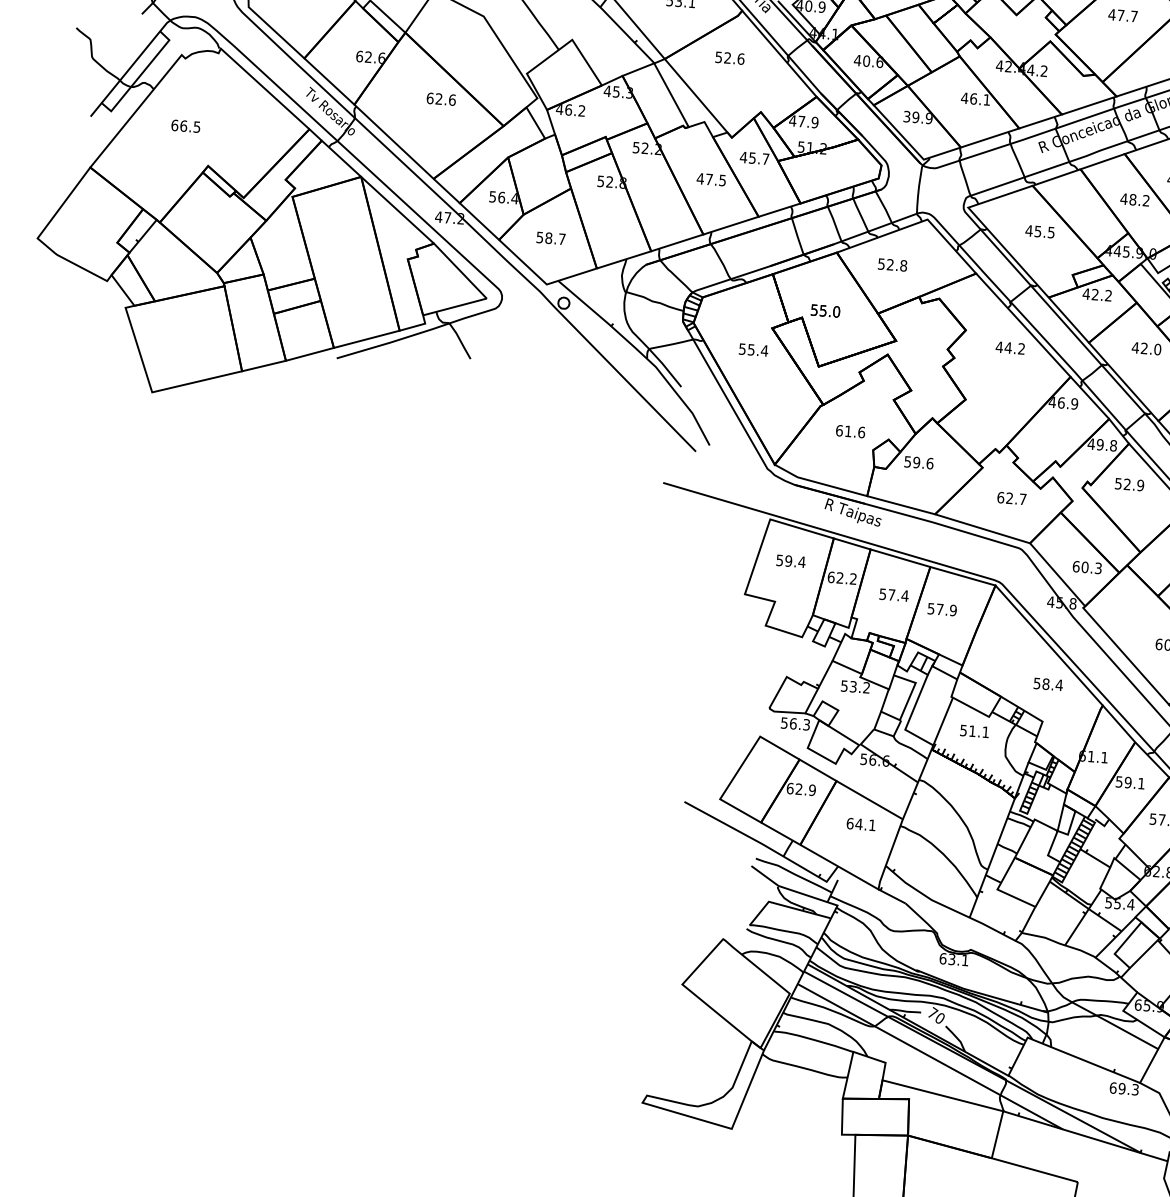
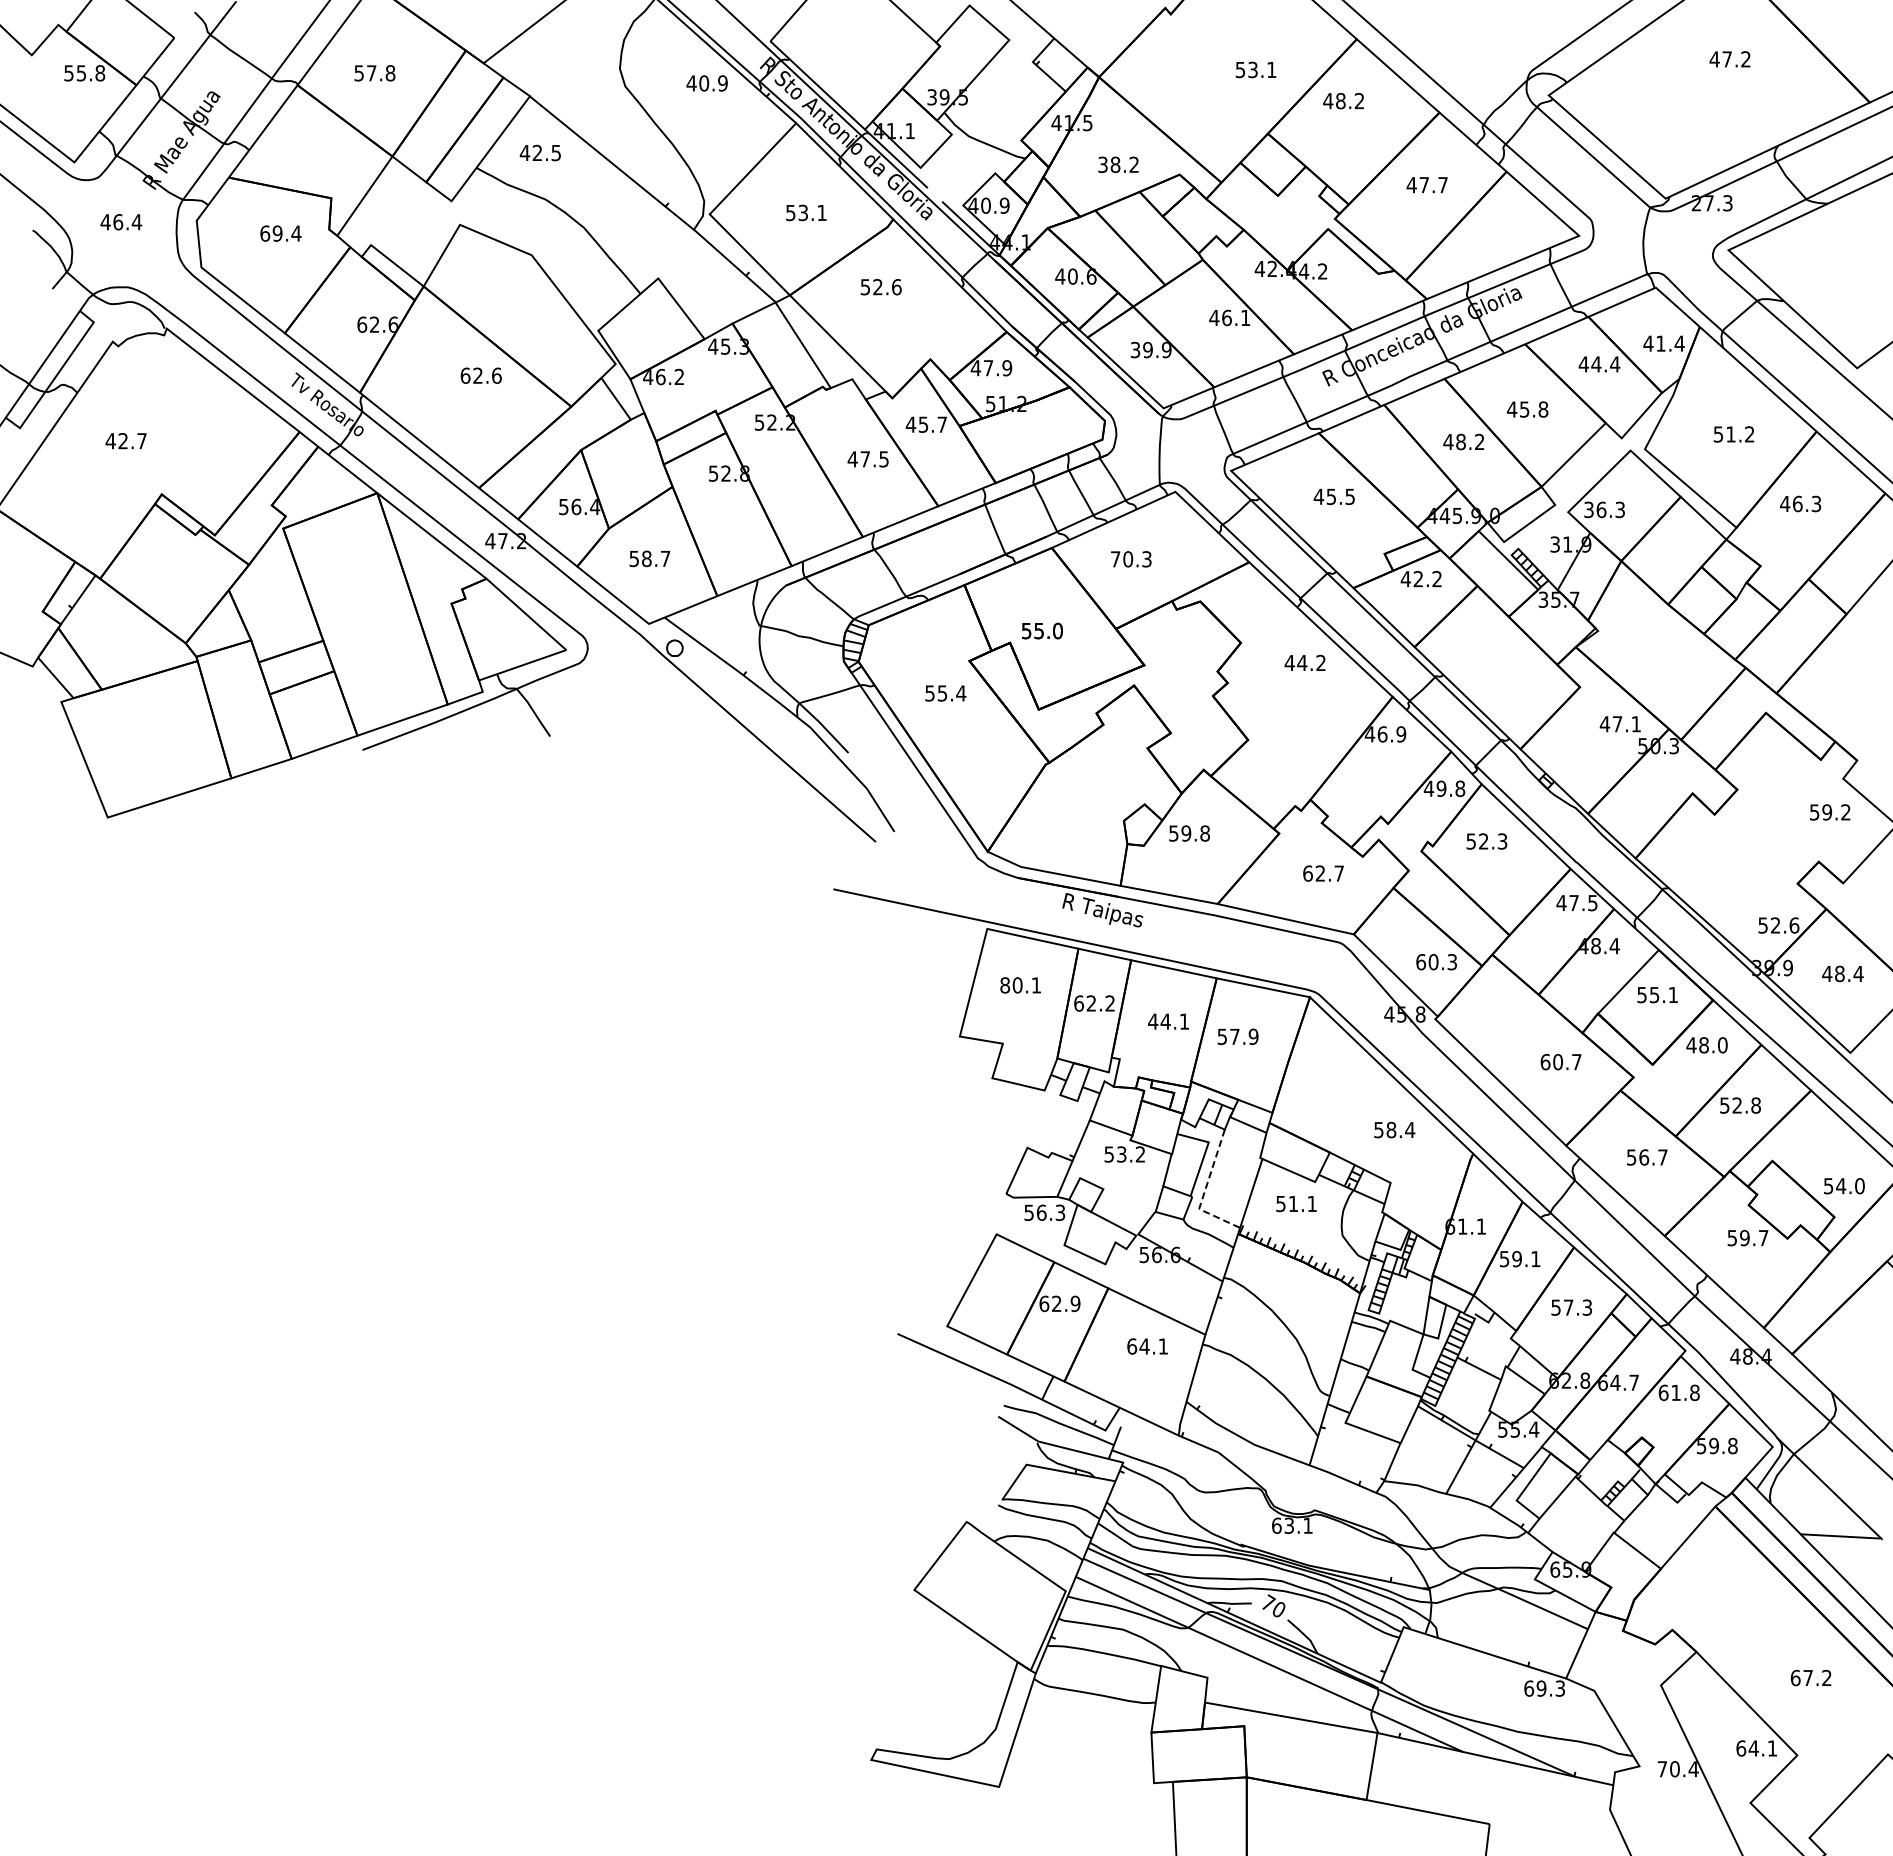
text: (185, 126) -> (125, 441), 66.5 -> 42.7
text: (892, 265) -> (1131, 559), 52.8 -> 70.3
part: (1146, 348) -> (1495, 649), removed
part: (850, 431) -> (1090, 797), removed
text: (930, 463) -> (1205, 833), 59.6 -> 59.8
text: (1140, 485) -> (1502, 841), 52.9 -> 52.3
text: (790, 561) -> (1020, 985), 59.4 -> 80.1
text: (893, 595) -> (1168, 1021), 57.4 -> 44.1
line: (909, 718) -> (1204, 1192), solid -> dashed

